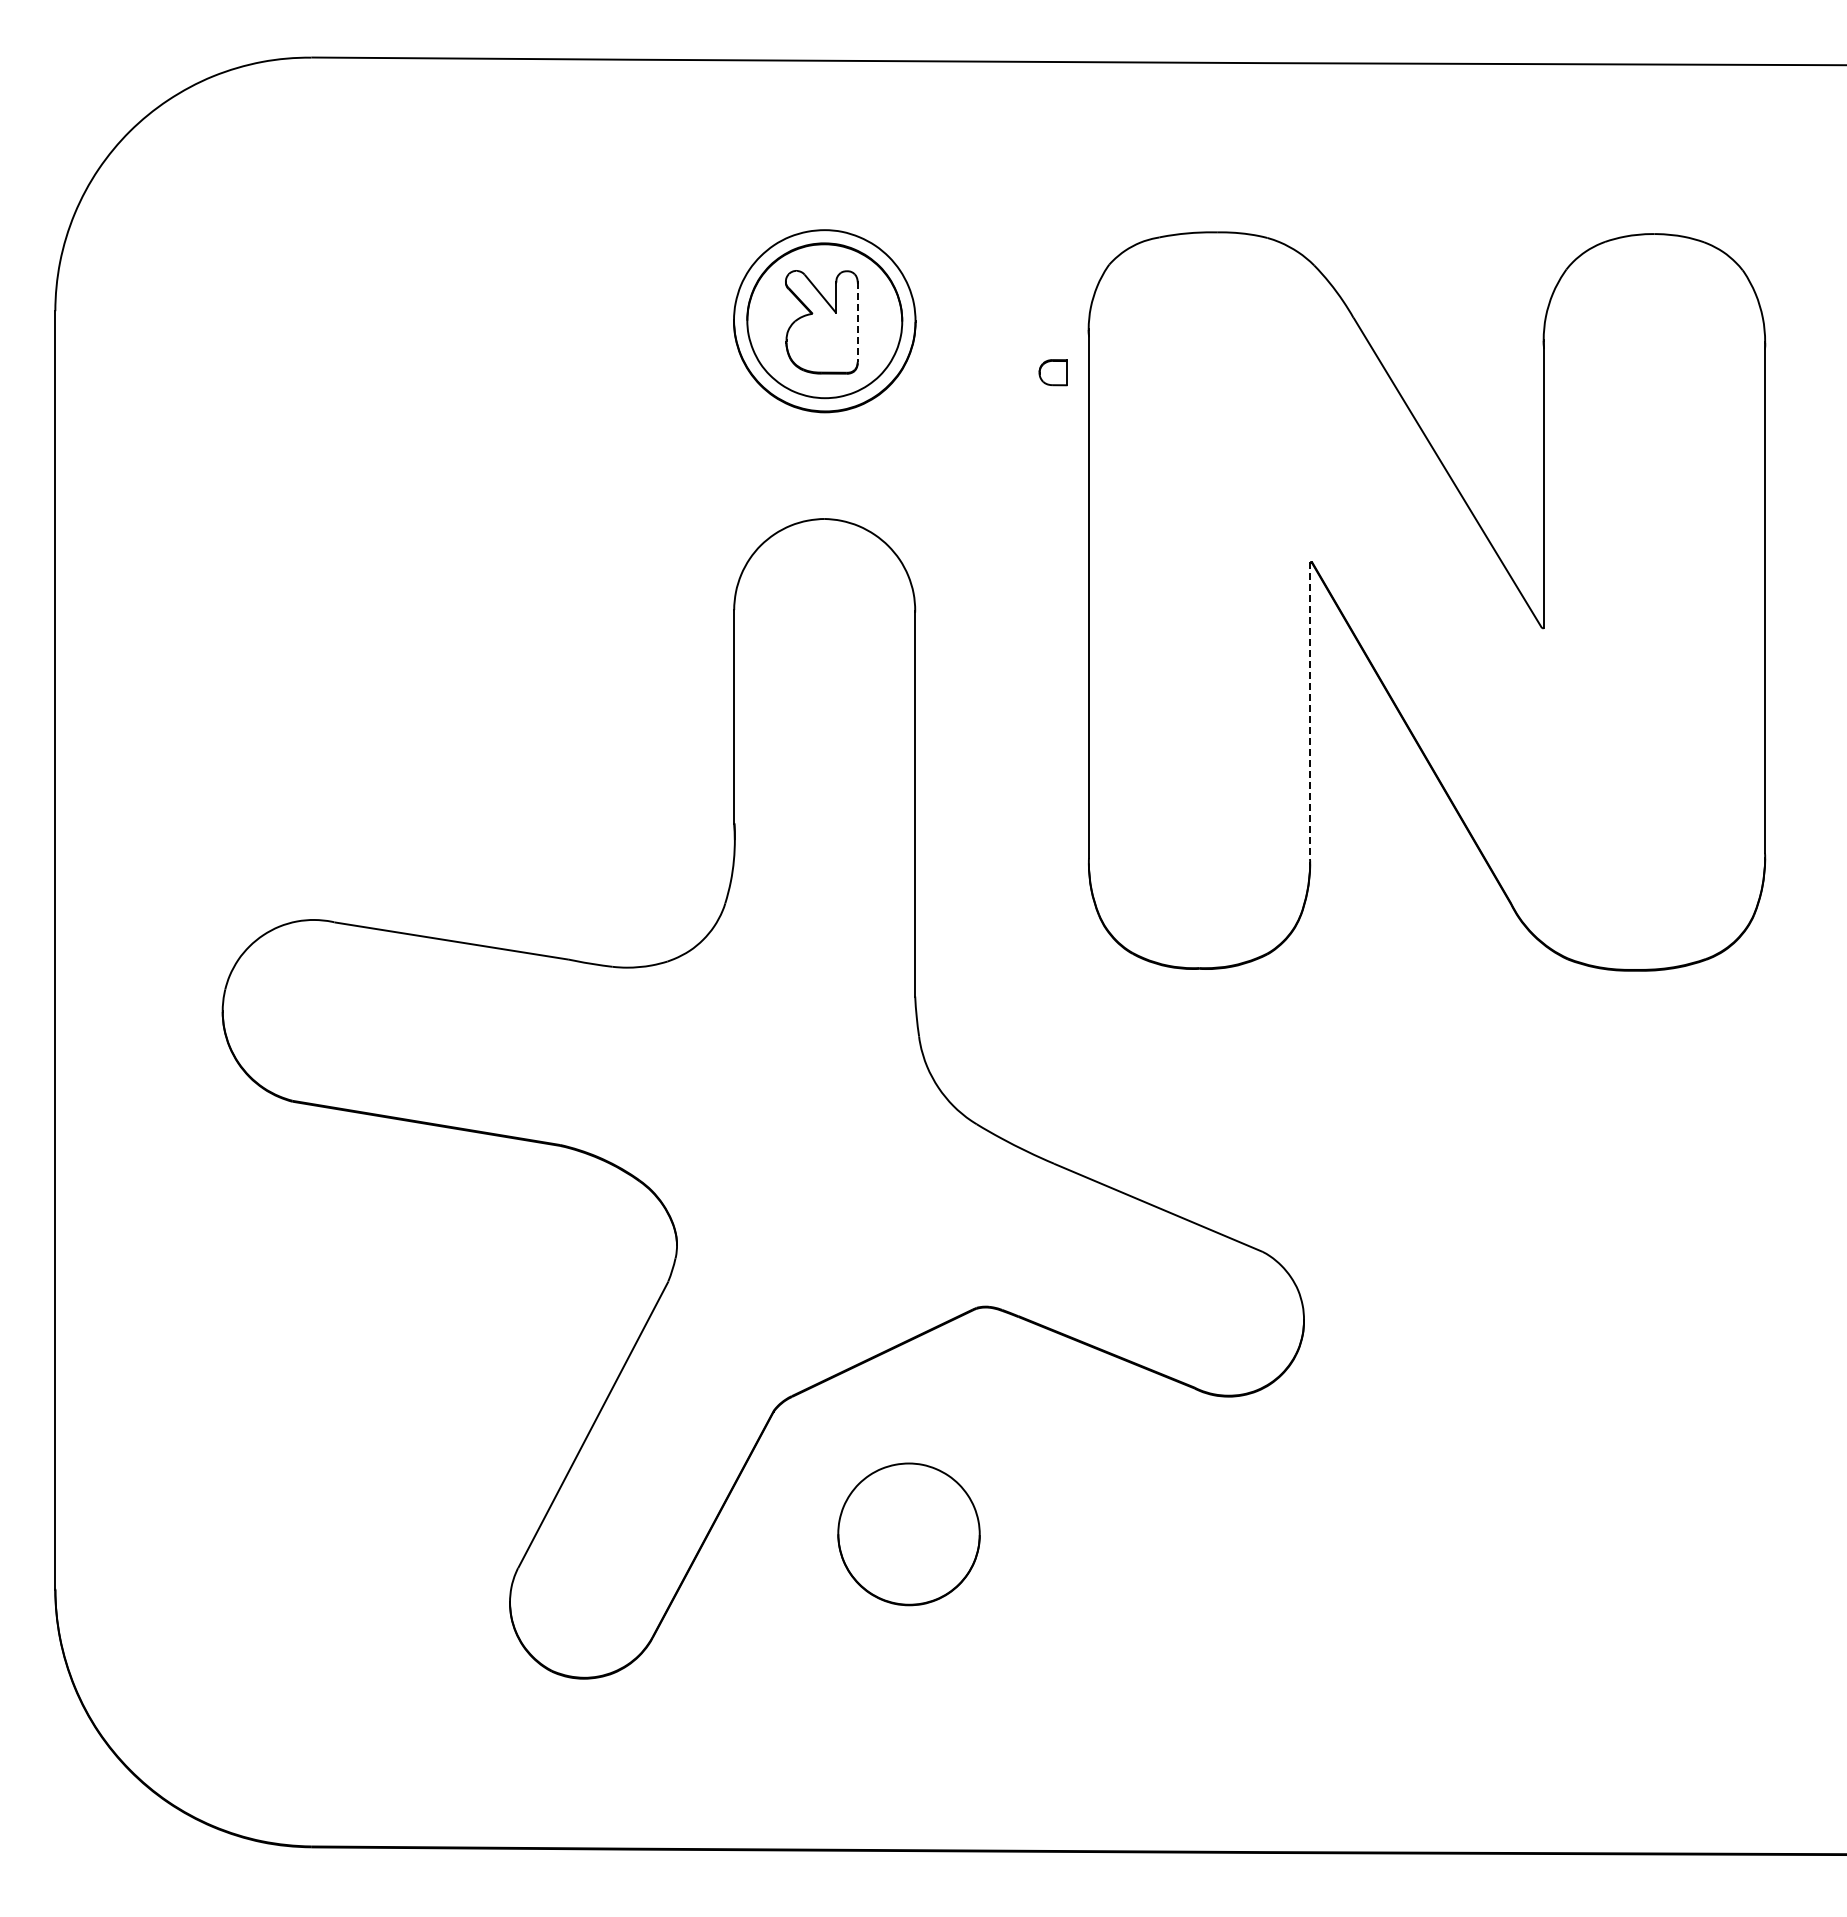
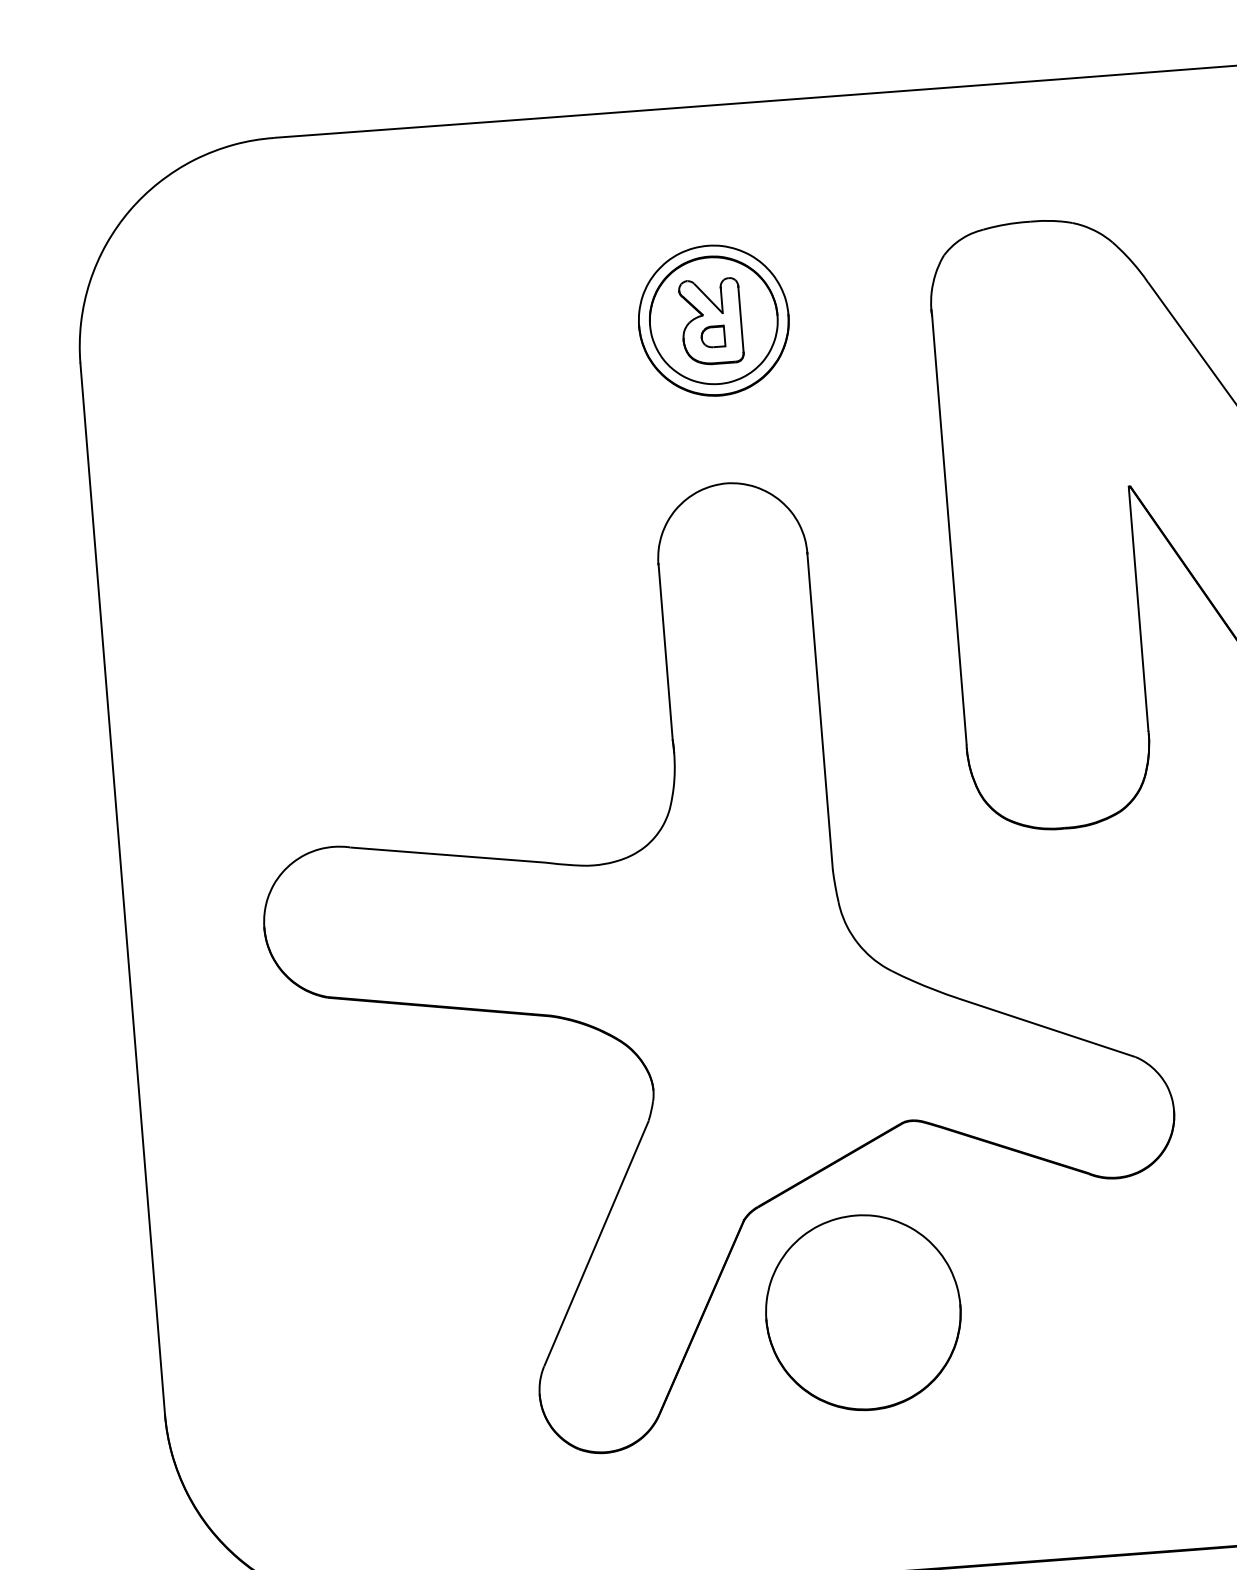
line: (857, 322) -> (740, 319), dashed -> solid
part: (1052, 372) -> (712, 336), moved
line: (1309, 710) -> (1138, 608), dashed -> solid
part: (908, 1534) -> (862, 1312), size x1.67

